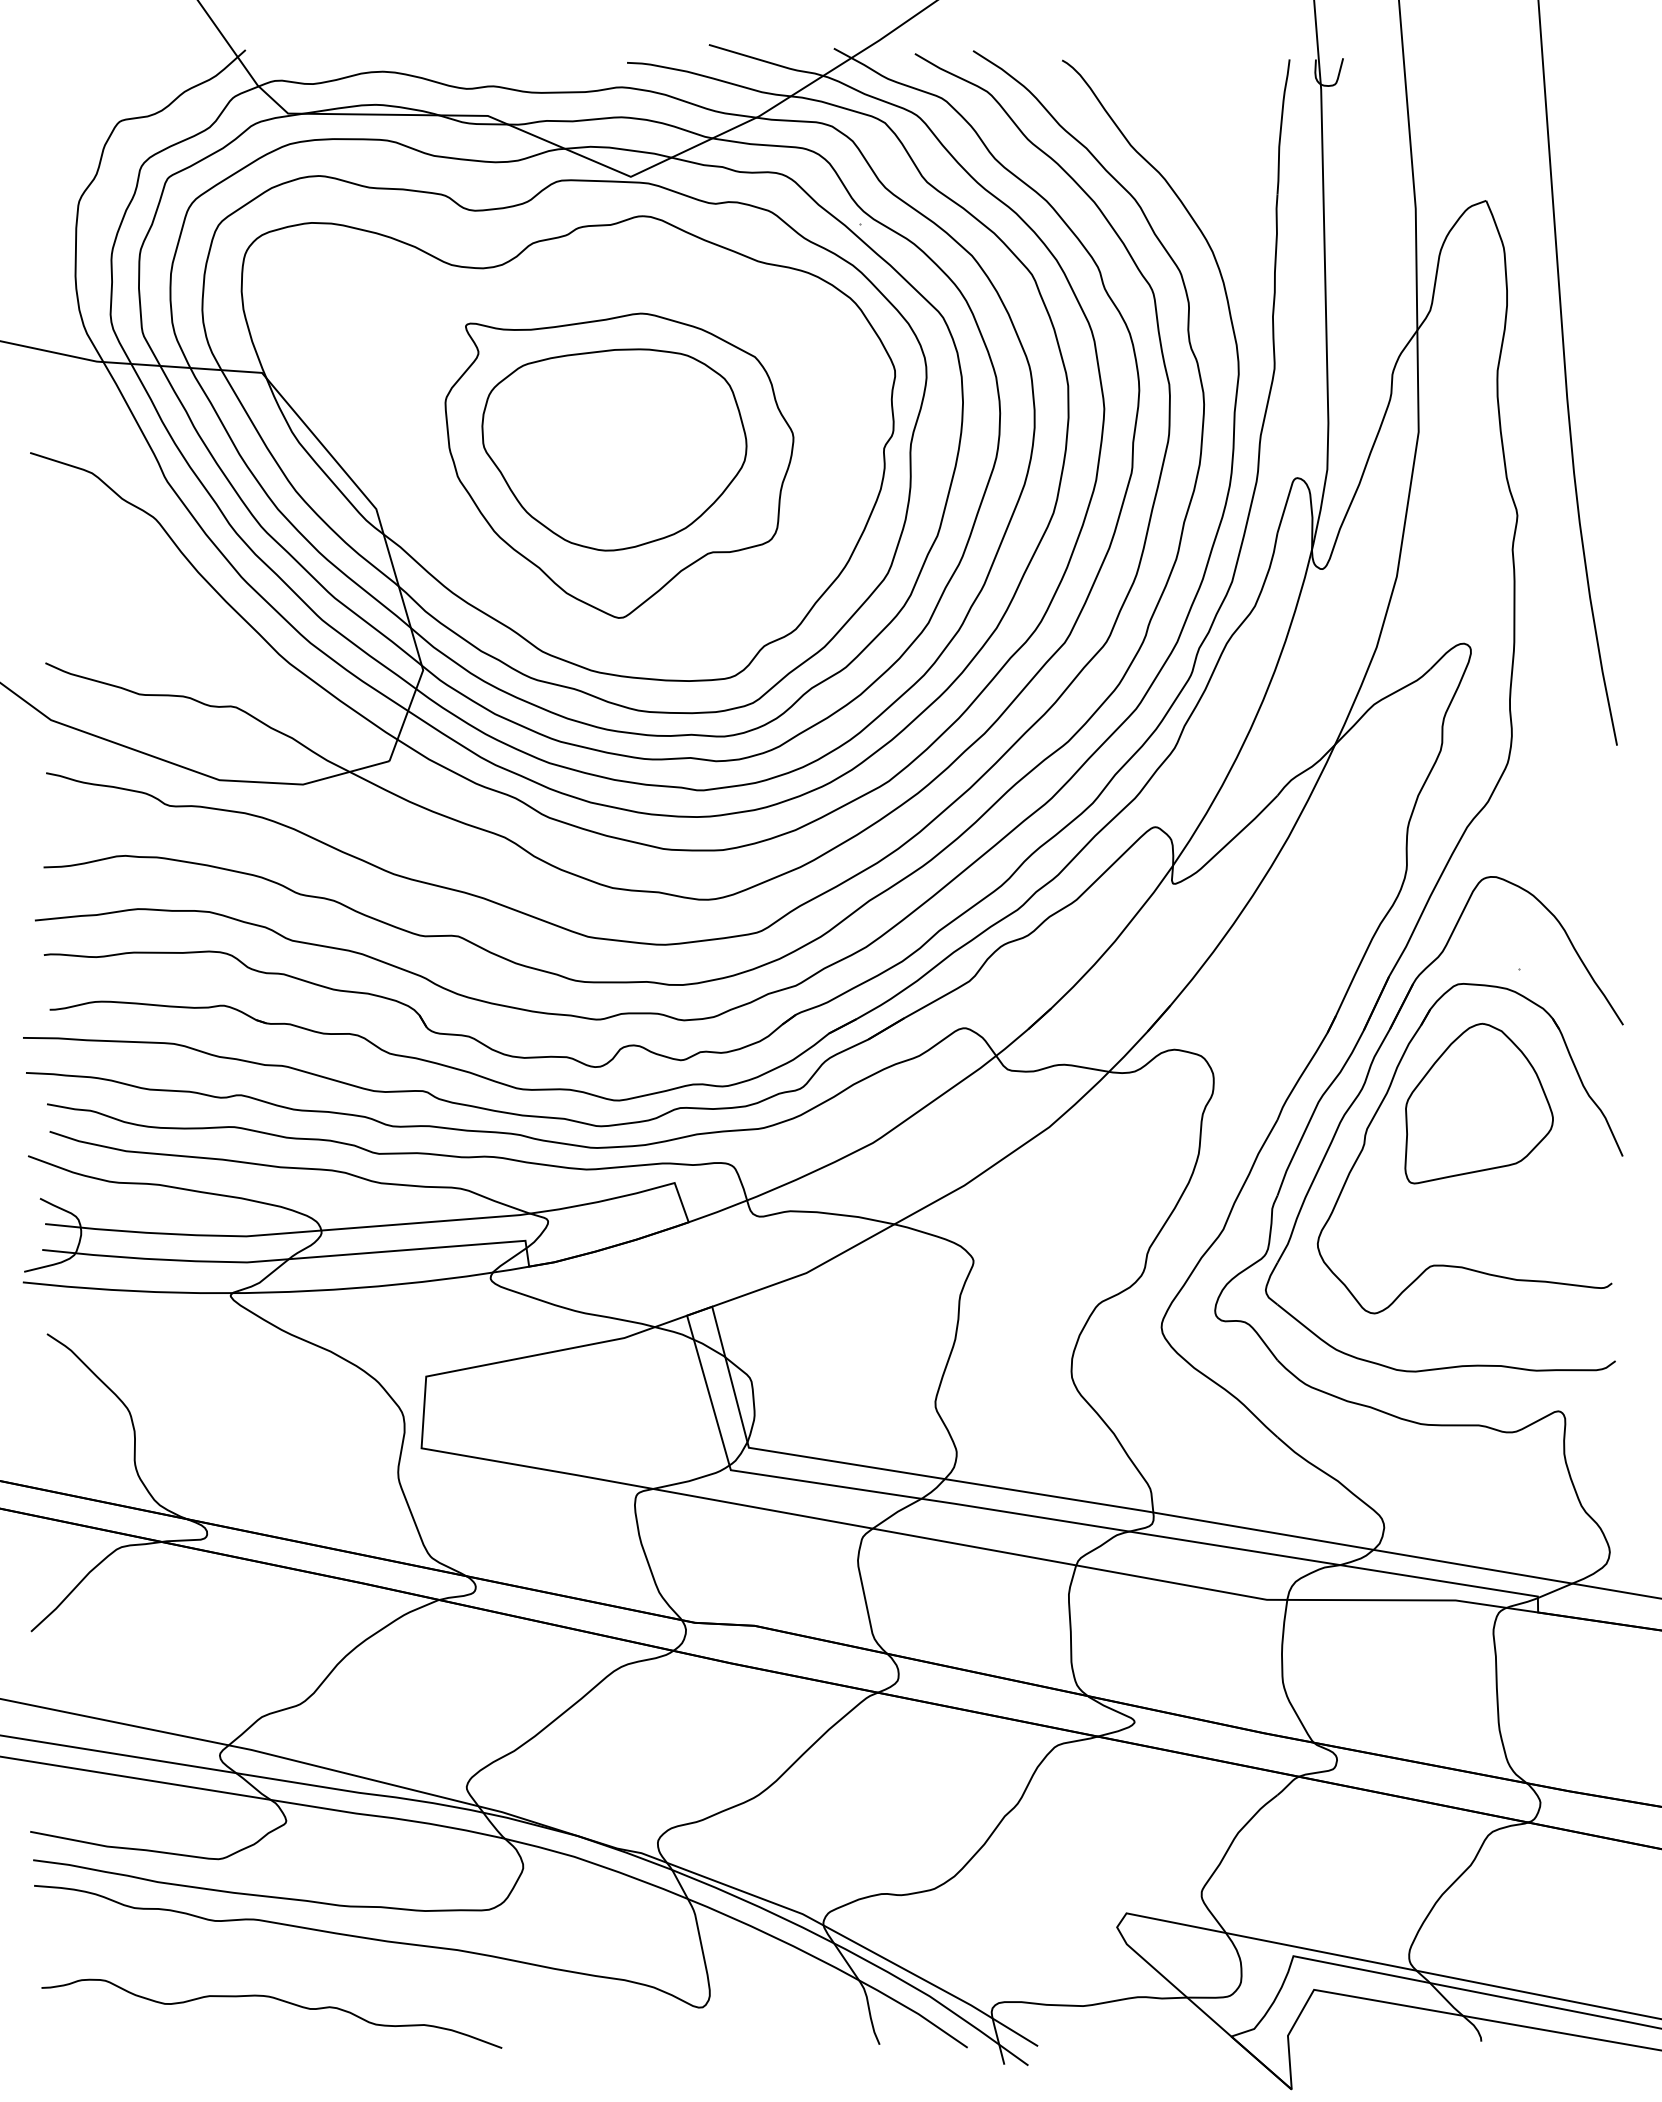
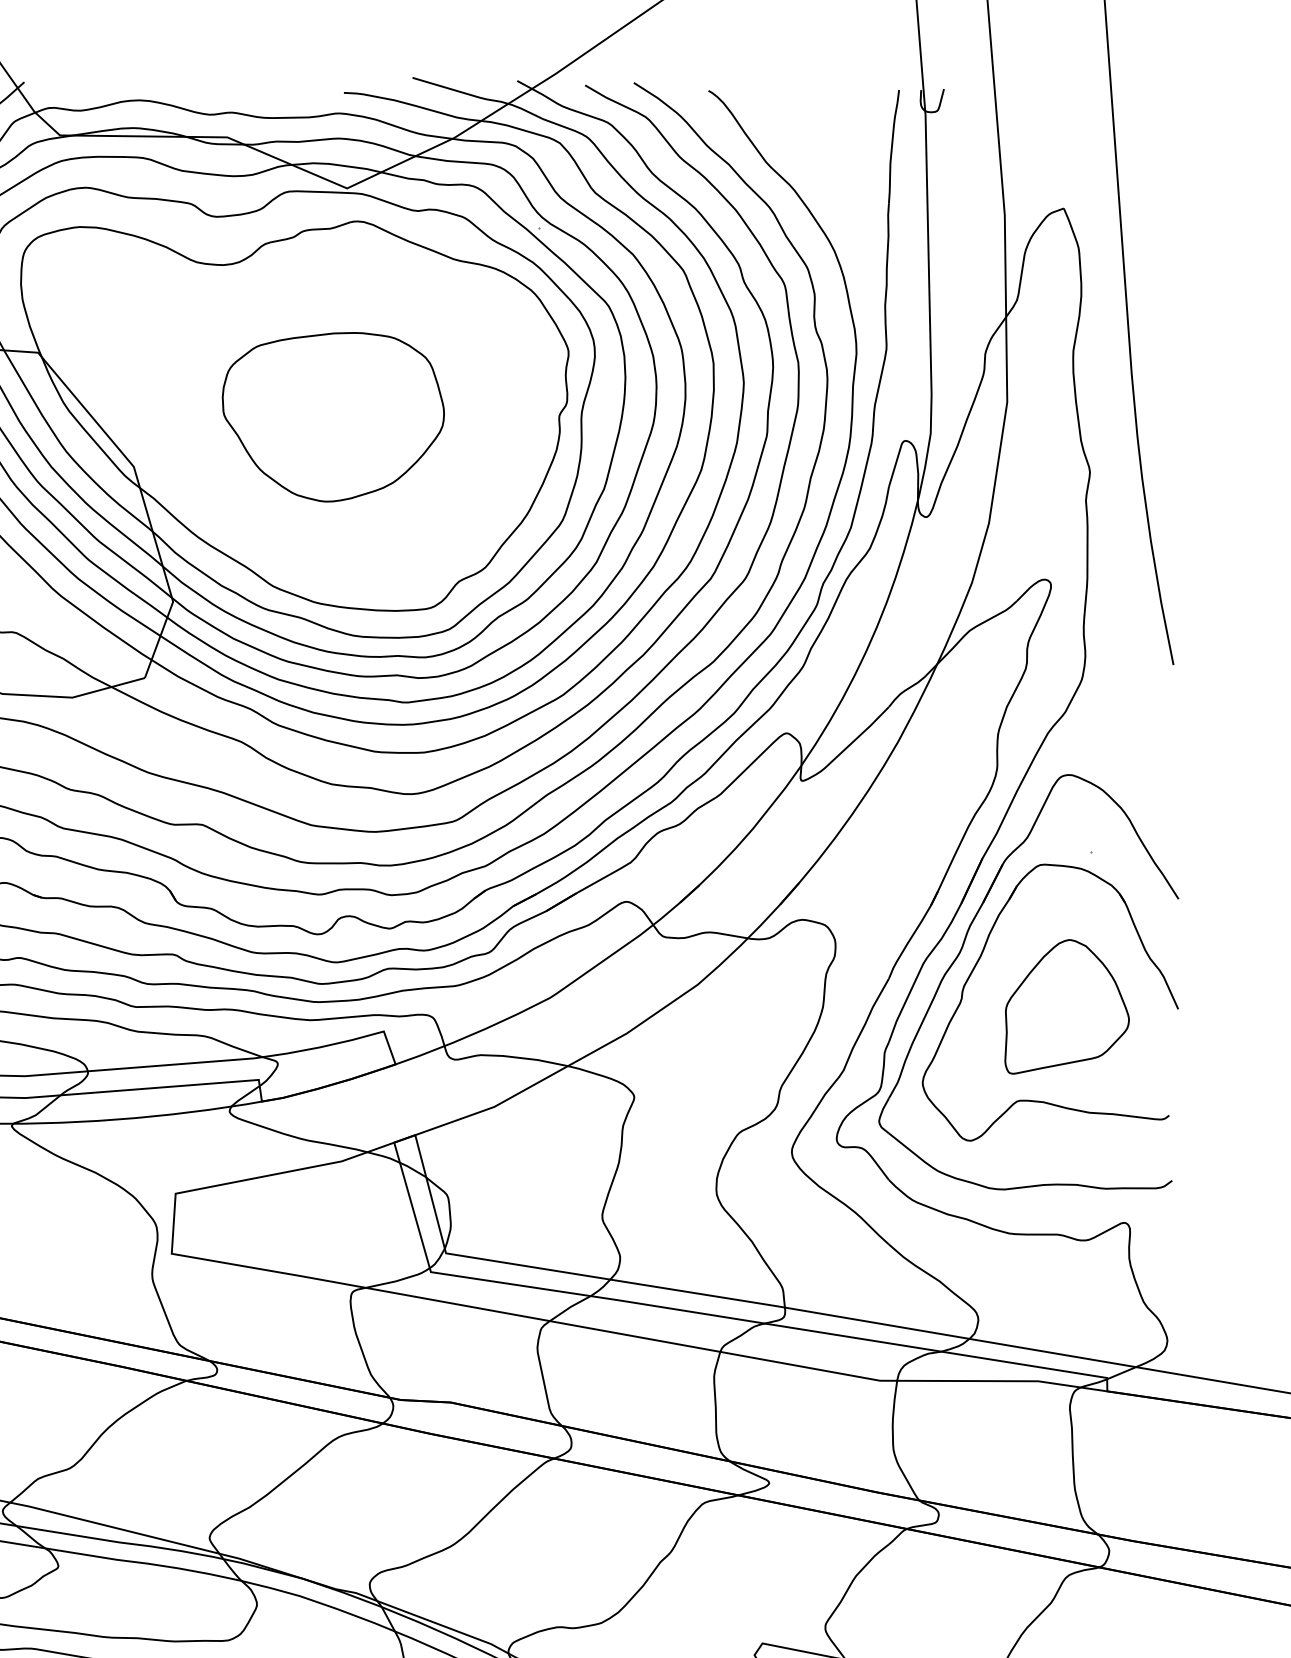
part: (619, 465) -> (337, 430), removed
part: (1478, 1103) -> (1066, 1006), moved

